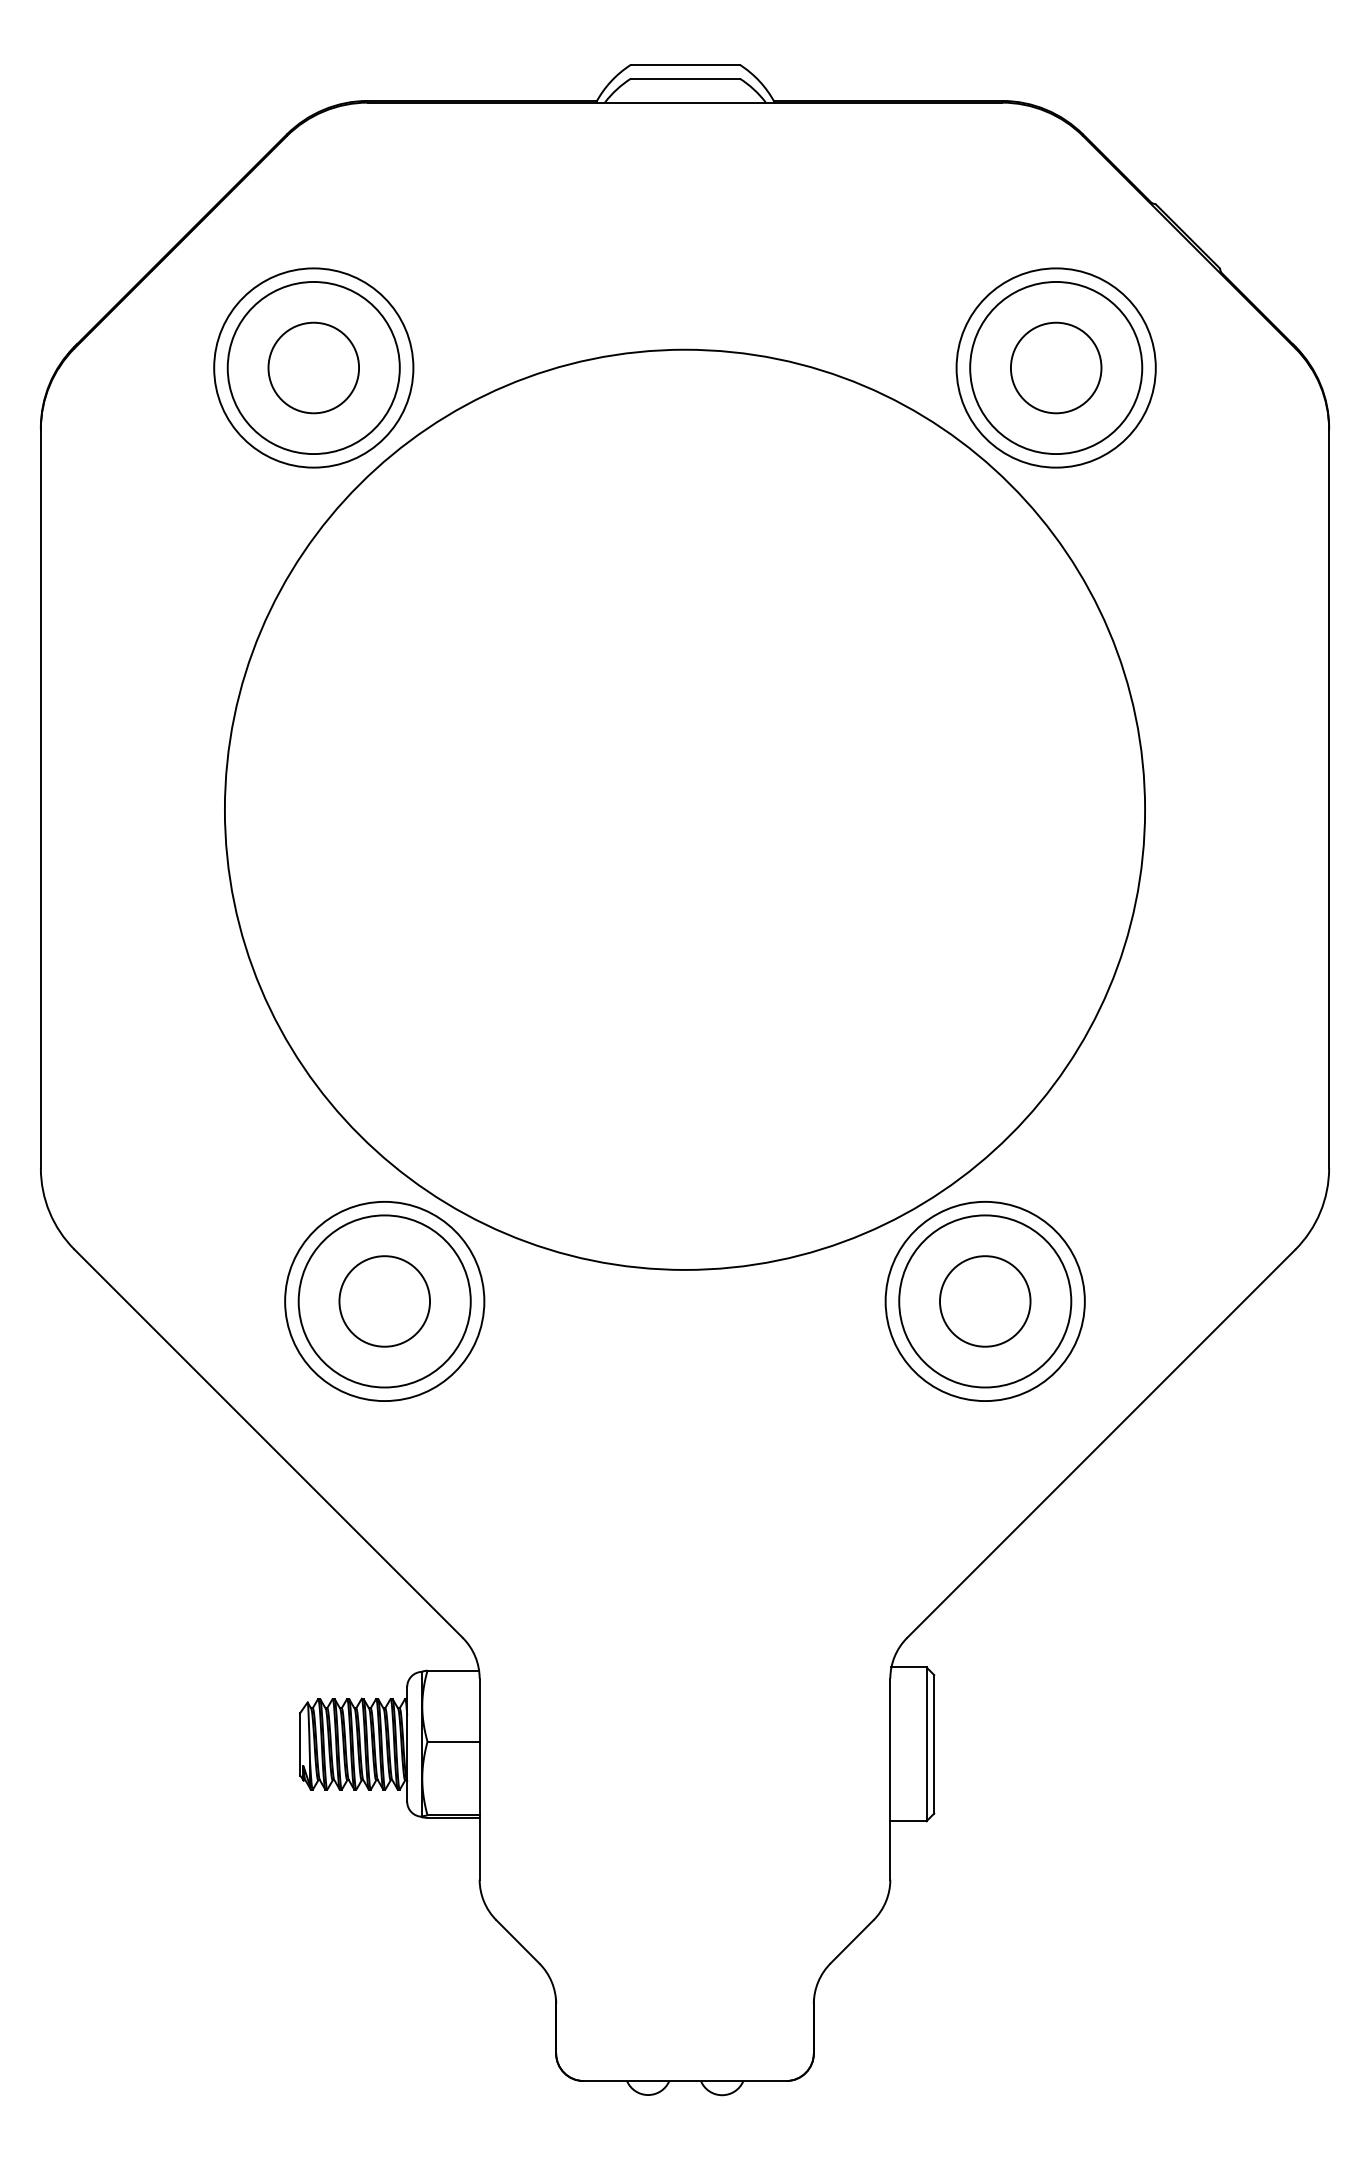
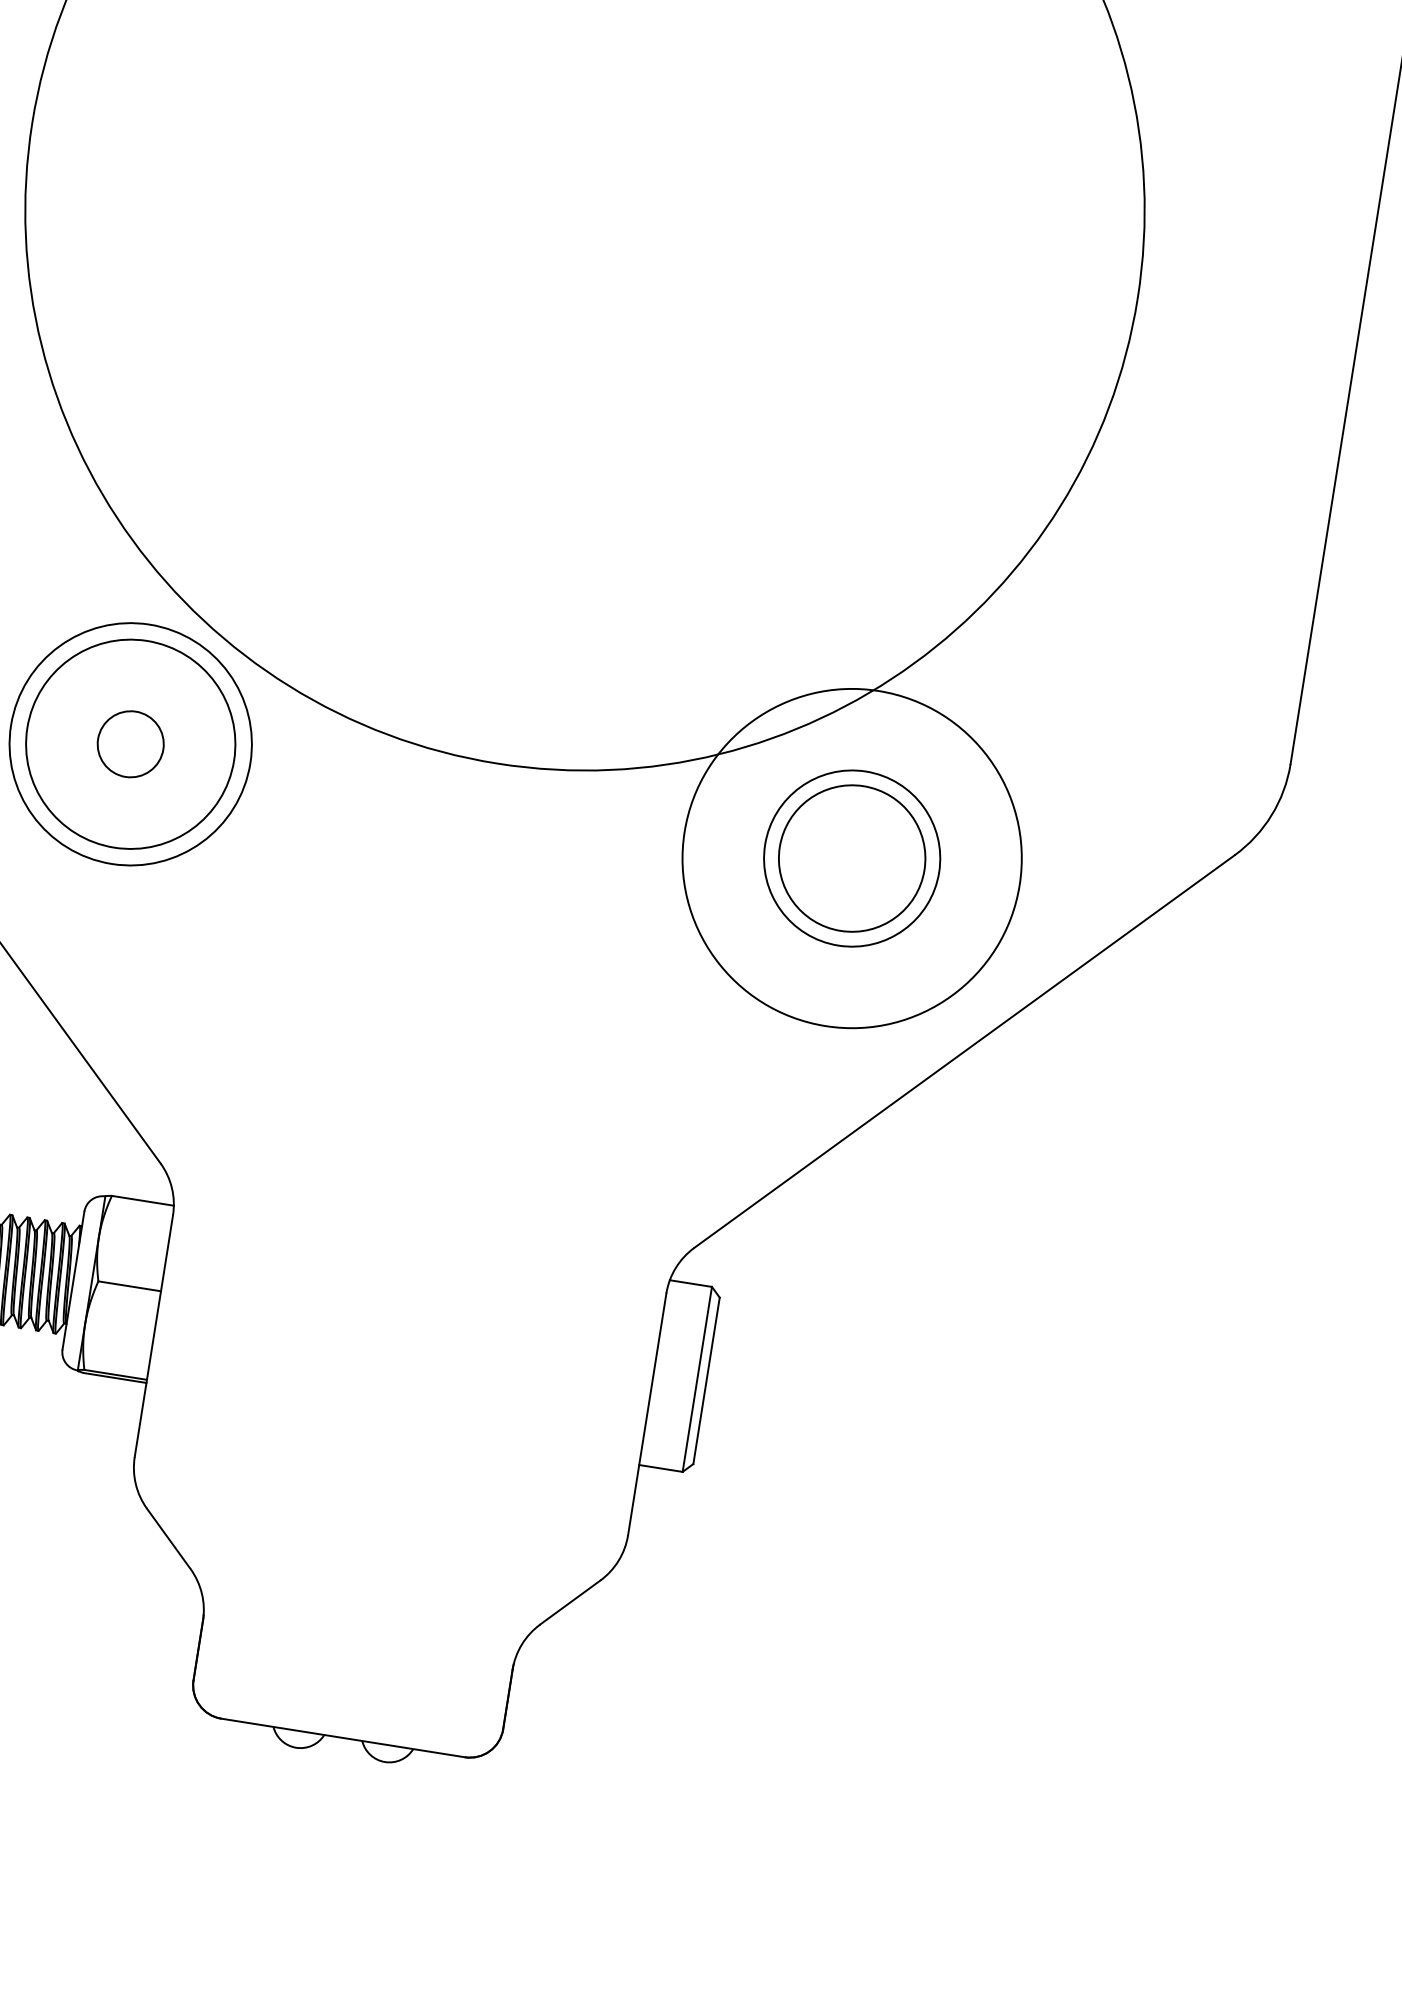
circle: (384, 1301) -> (130, 744), size x0.6
circle: (984, 1301) -> (851, 858), size x1.4
circle: (984, 1301) -> (851, 858), size x1.6
circle: (985, 1301) -> (852, 858), size x0.7

